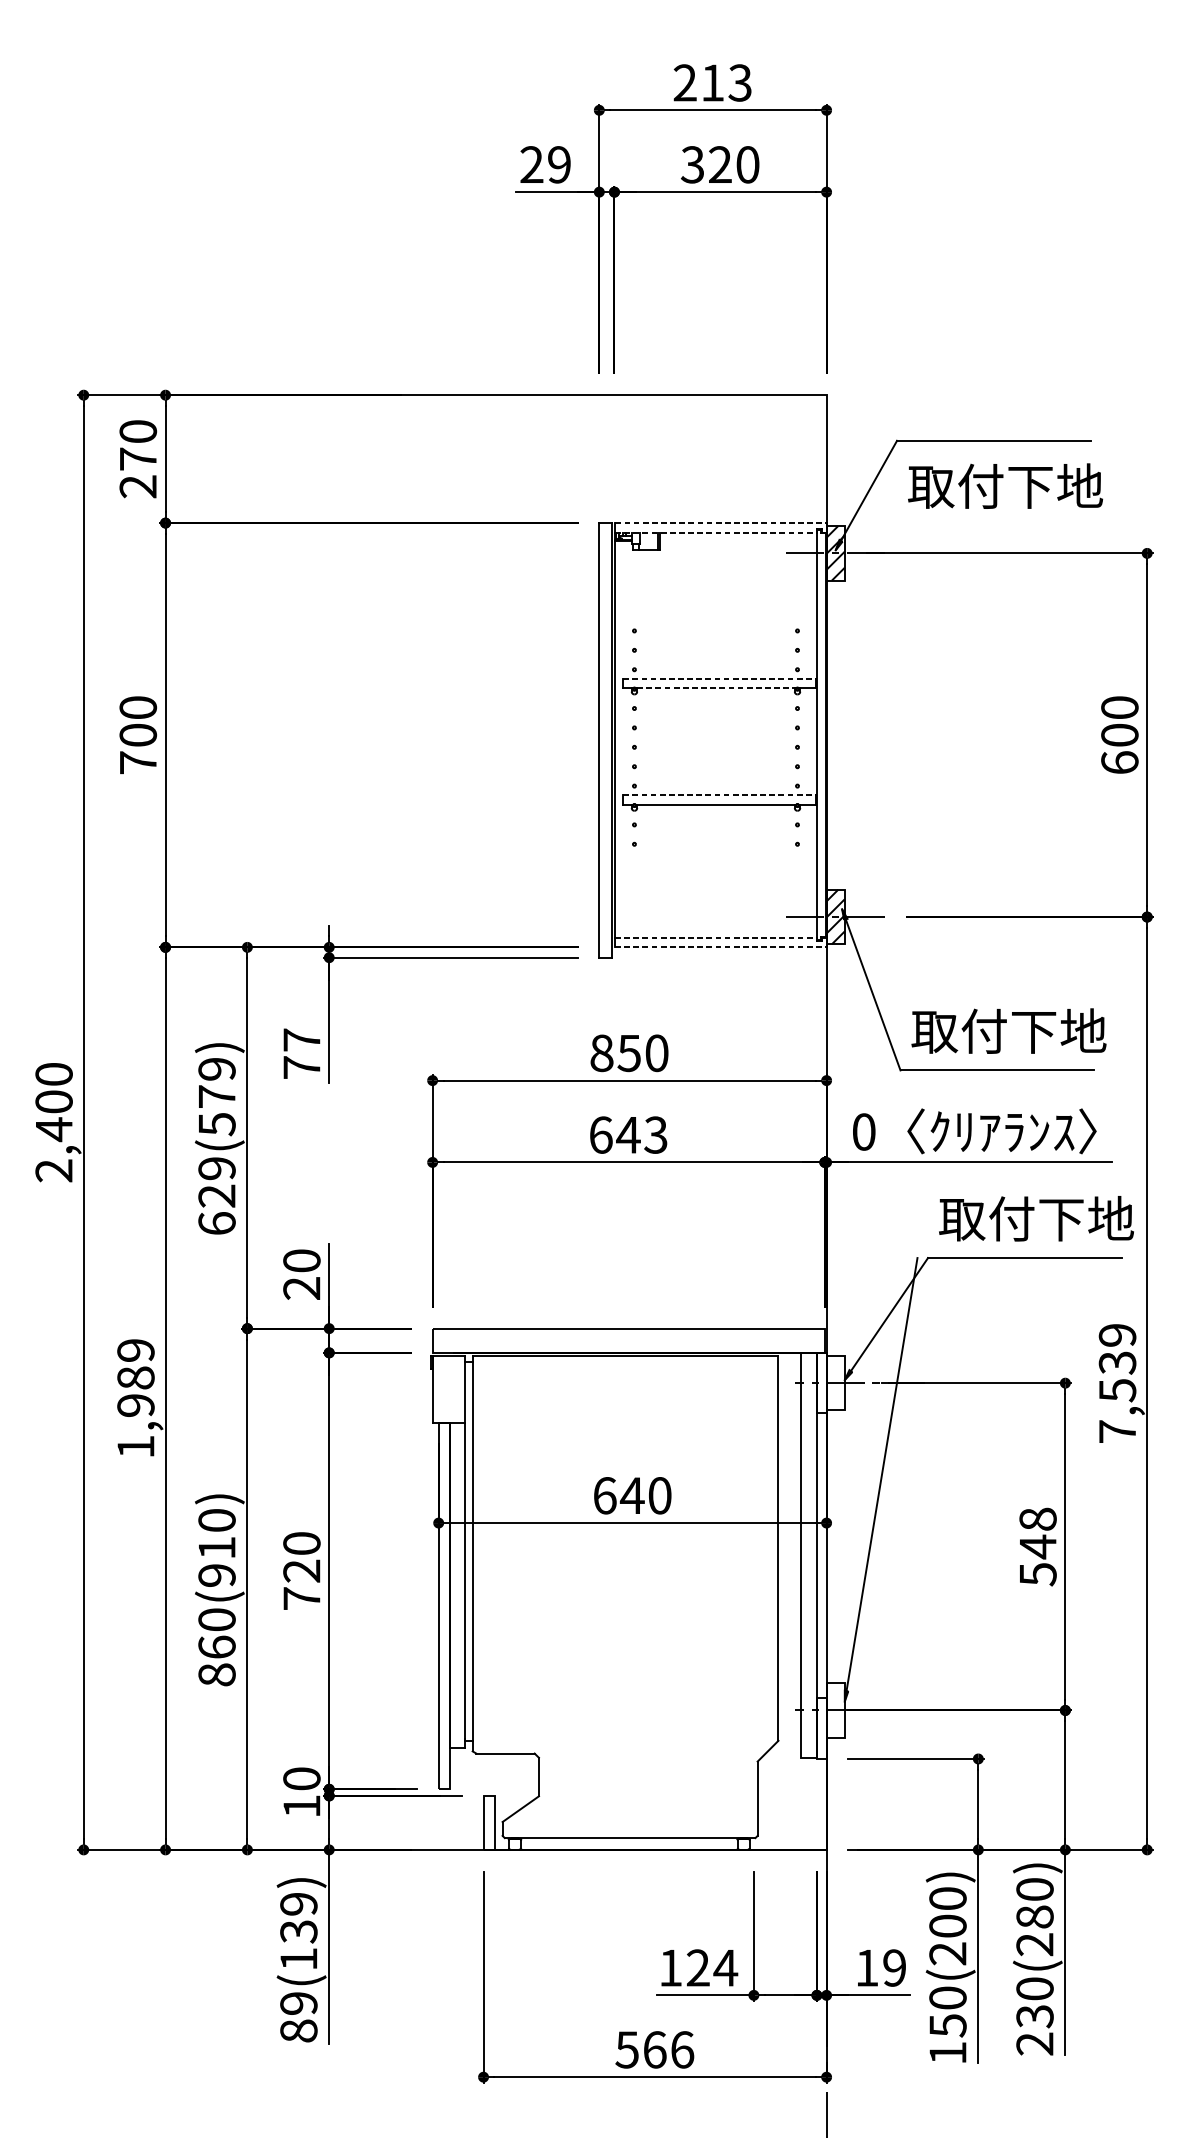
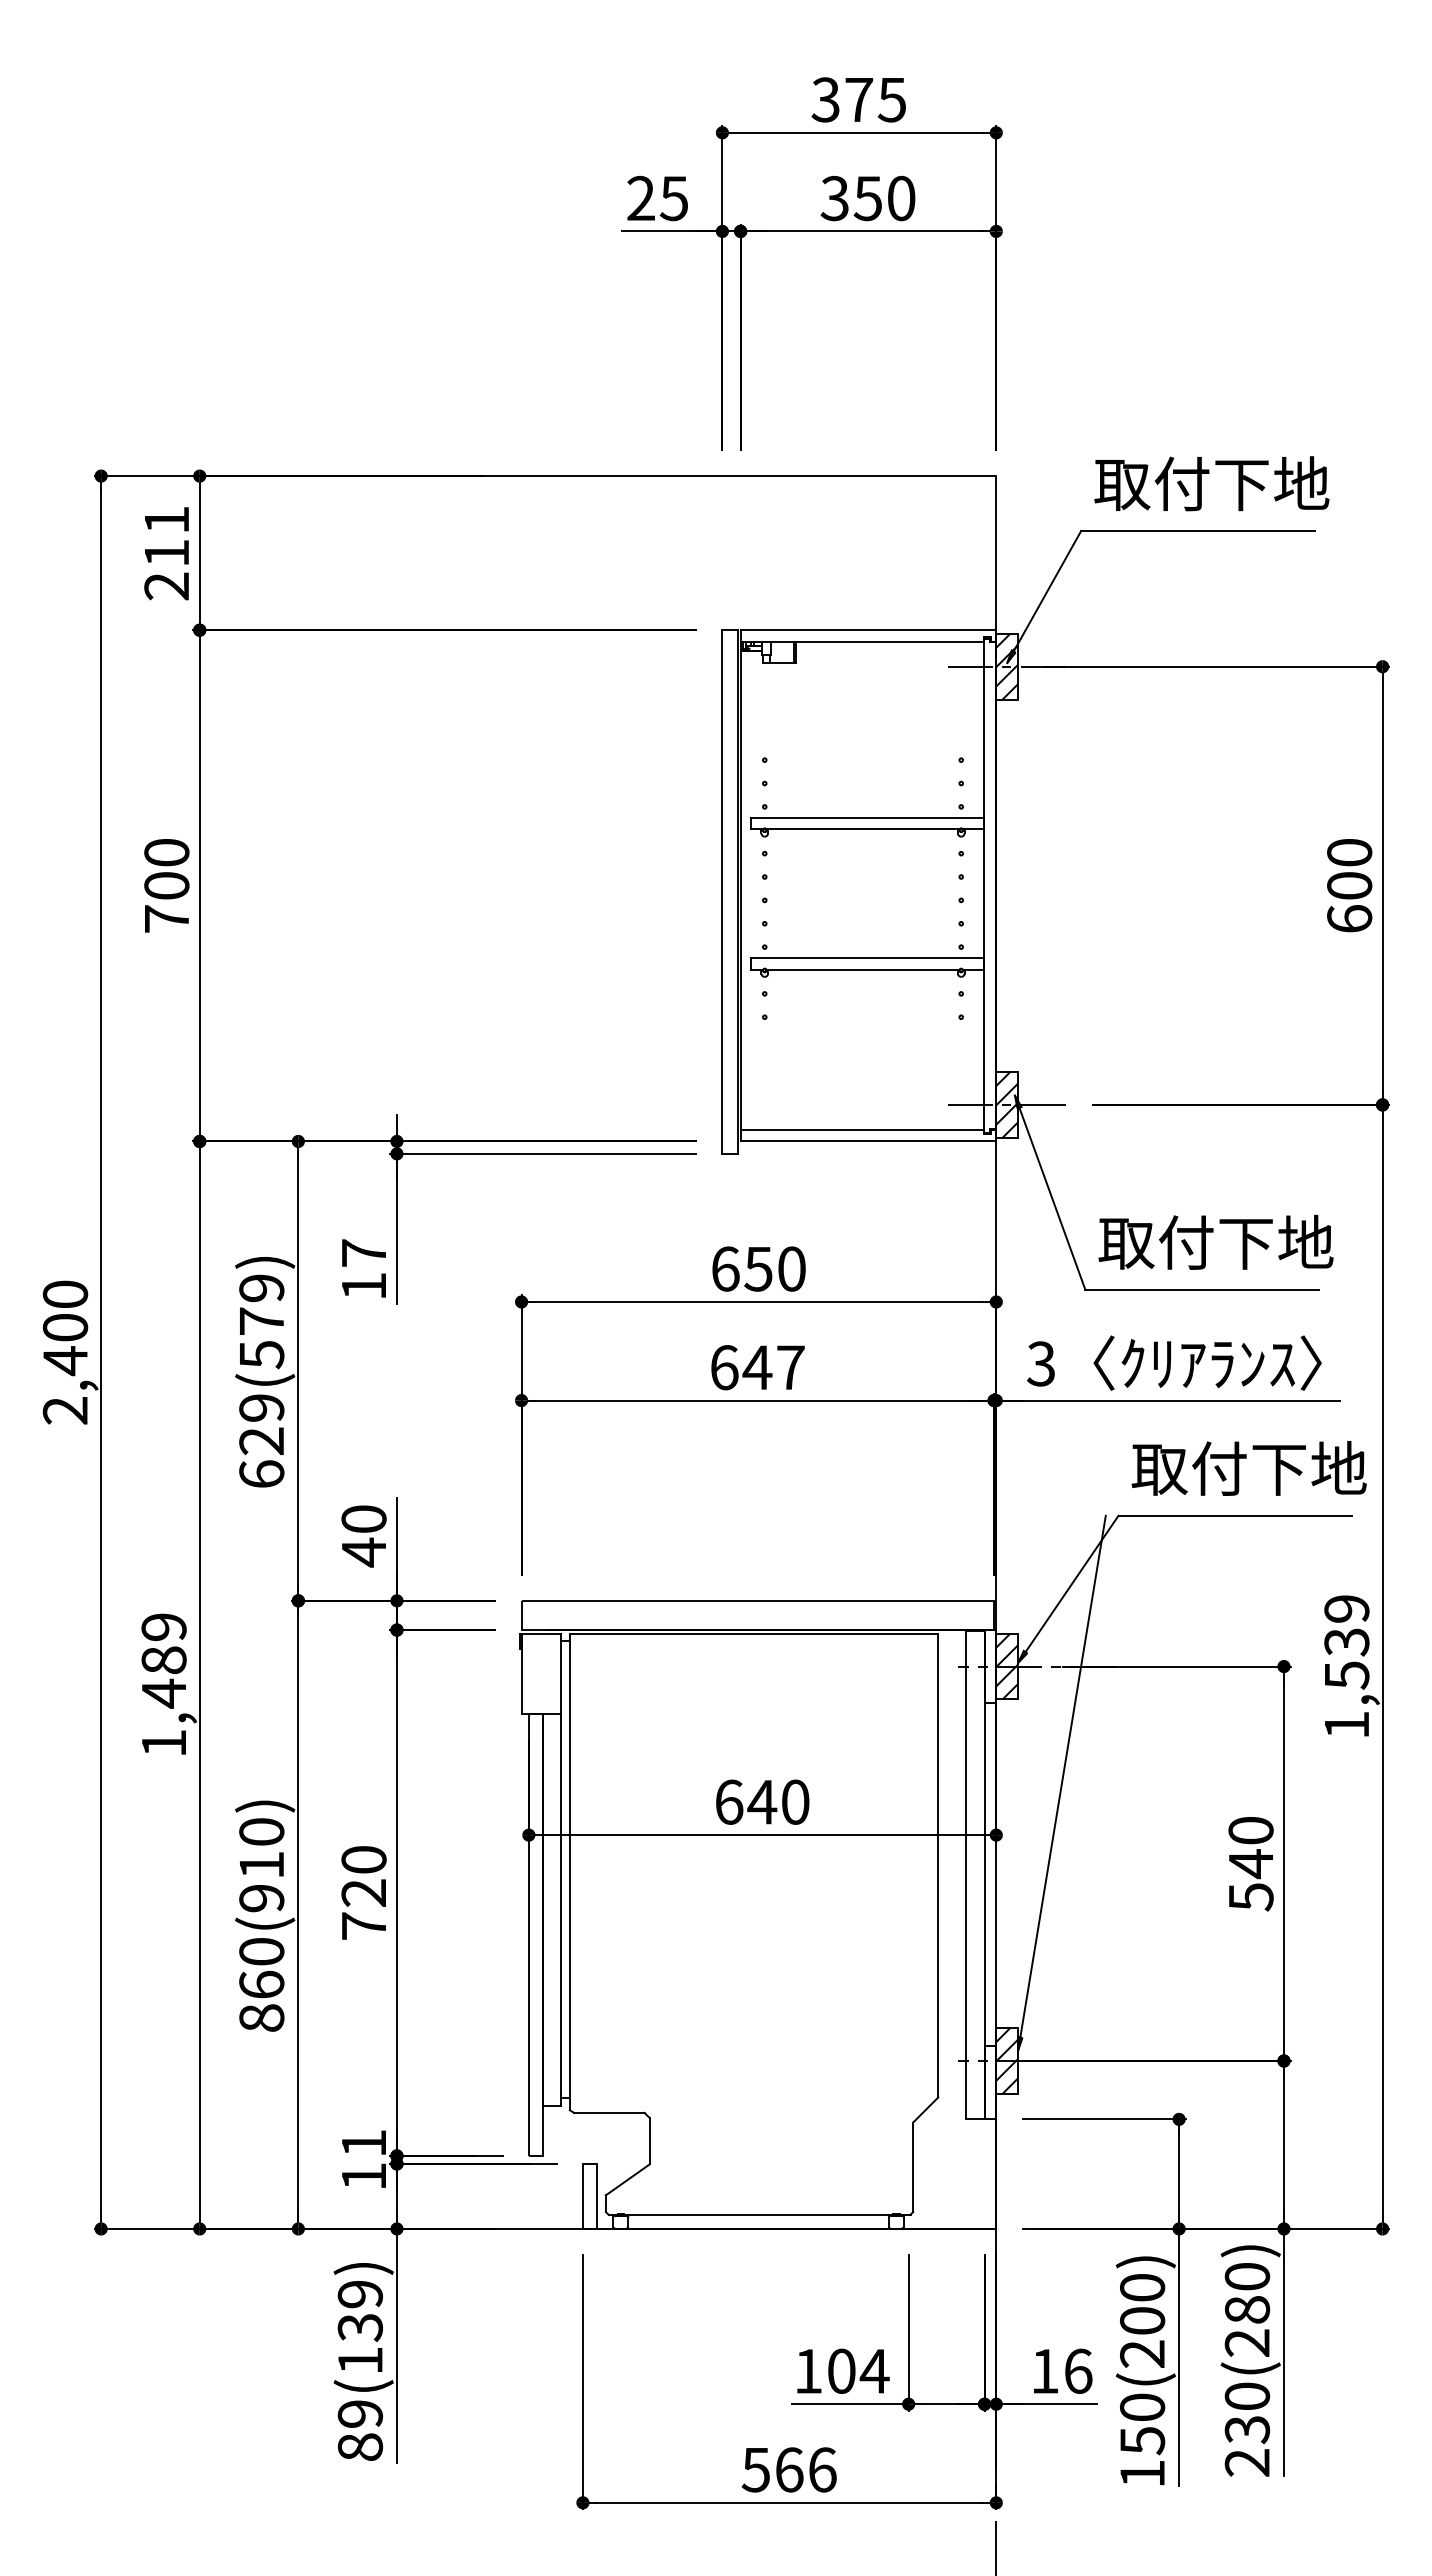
text: (712, 82) -> (858, 99), 213 -> 375
text: (558, 164) -> (673, 198), 29 -> 25
text: (719, 164) -> (867, 198), 320 -> 350
text: (137, 445) -> (166, 536), 270 -> 211
text: (1005, 485) -> (1211, 483), moved
line: (721, 523) -> (869, 630), dashed -> solid
line: (716, 532) -> (863, 641), dashed -> solid
line: (720, 678) -> (868, 817), dashed -> solid
line: (716, 688) -> (863, 829), dashed -> solid
line: (720, 794) -> (868, 957), dashed -> solid
line: (716, 937) -> (863, 1129), dashed -> solid
line: (721, 947) -> (869, 1141), dashed -> solid
text: (601, 1052) -> (725, 1268), 850 -> 650
text: (301, 1066) -> (363, 1285), 77 -> 17
text: (864, 1131) -> (1041, 1363), 0 -> 3
text: (655, 1134) -> (790, 1367), 643 -> 647
text: (301, 1288) -> (363, 1552), 20 -> 40
hatch: (835, 1383) -> (1007, 1666), added
text: (135, 1405) -> (163, 1693), 1,989 -> 1,489
text: (1117, 1431) -> (1346, 1724), 7,539 -> 1,539
text: (1037, 1519) -> (1250, 1830), 548 -> 540
hatch: (835, 1710) -> (1007, 2060), added
text: (301, 1778) -> (363, 2142), 10 -> 11
text: (698, 1967) -> (841, 2370), 124 -> 104
text: (894, 1967) -> (1078, 2370), 19 -> 16

